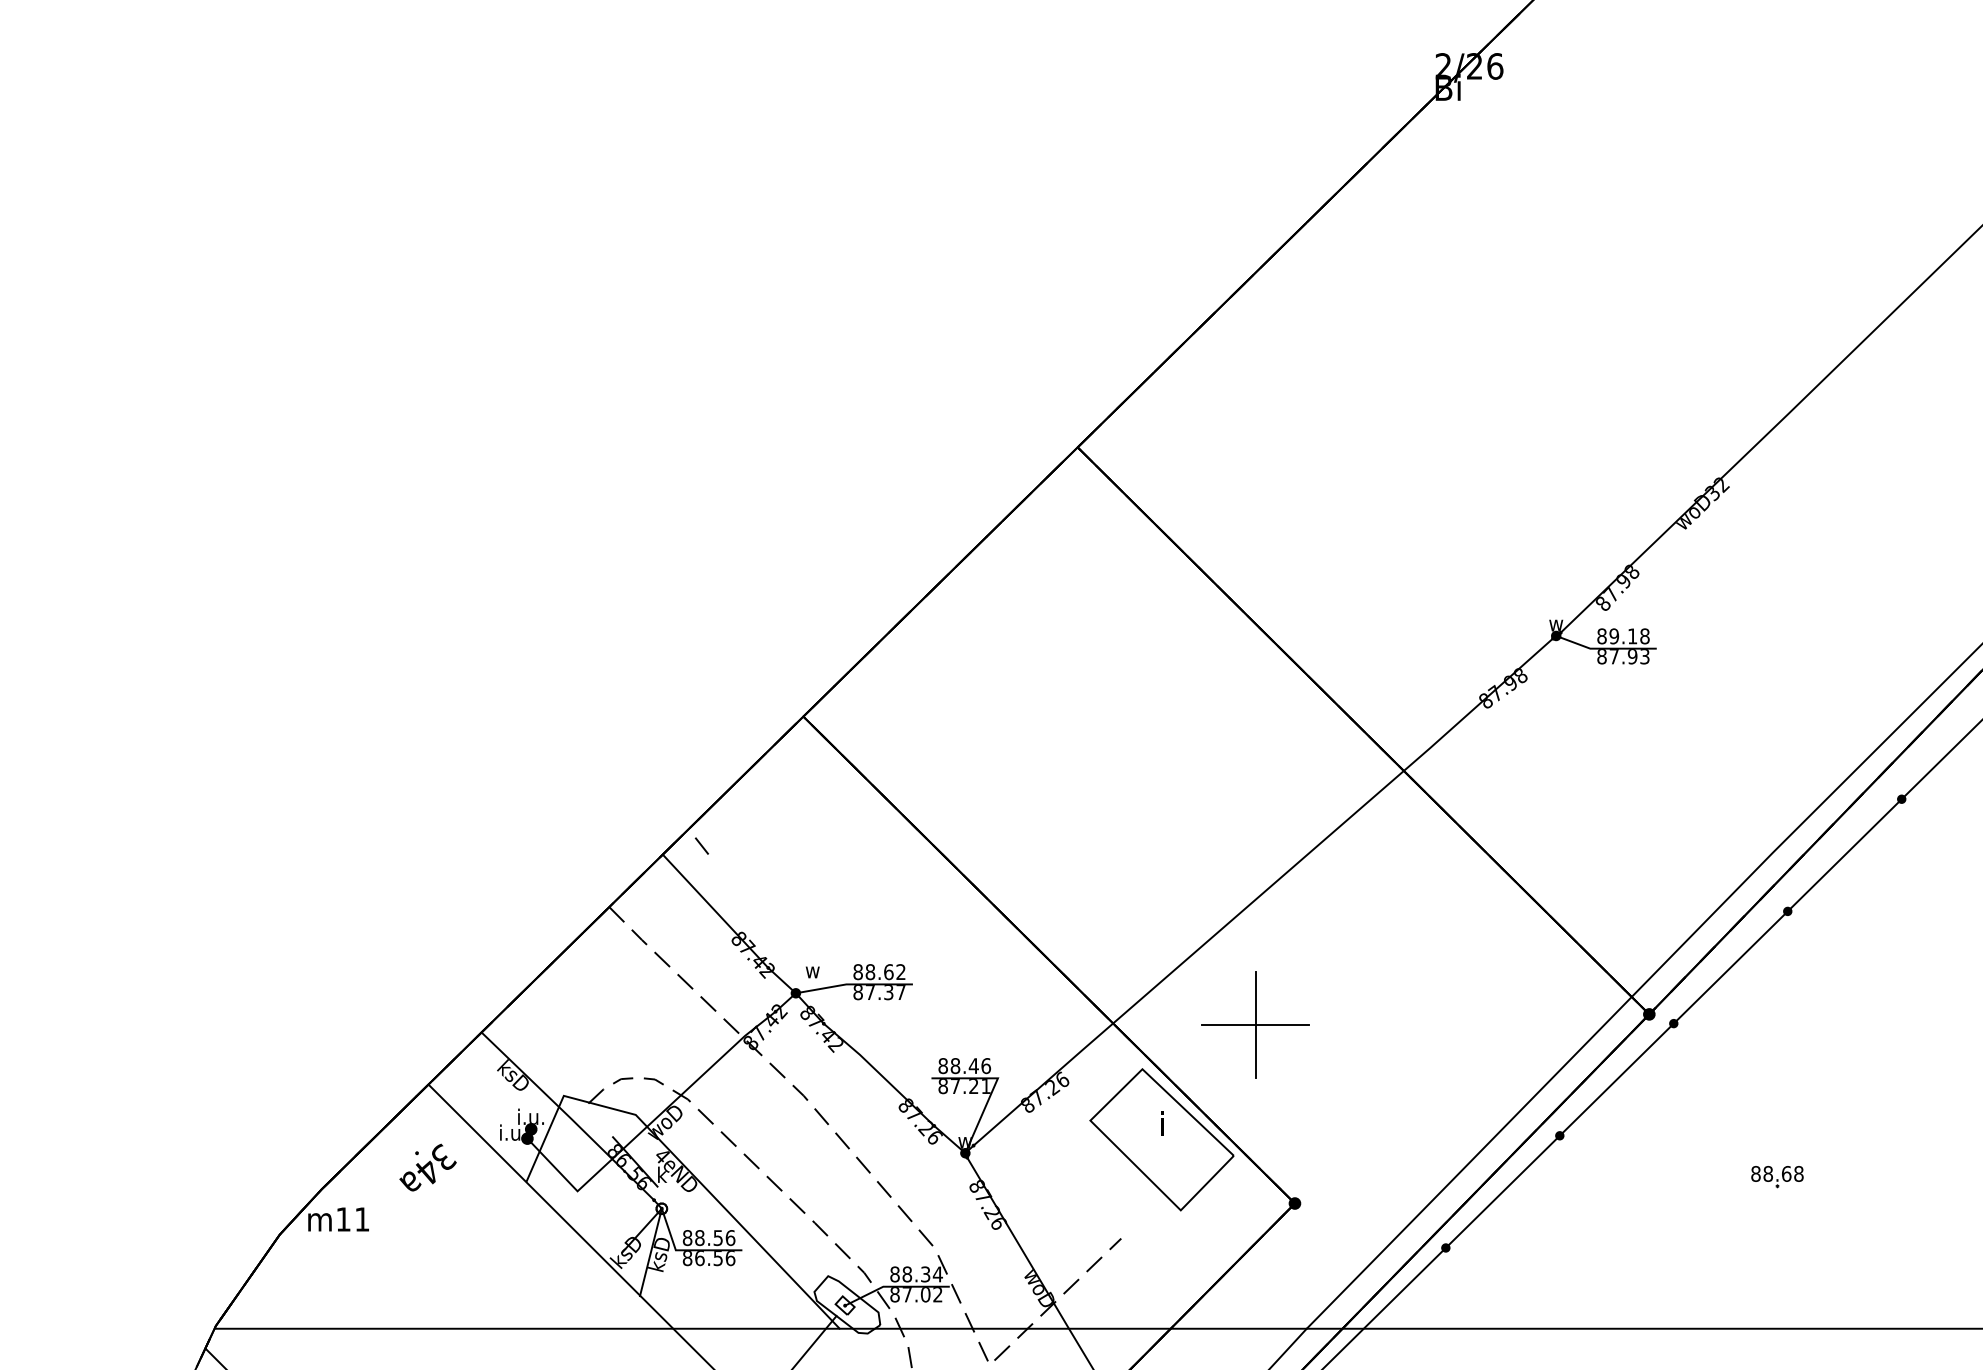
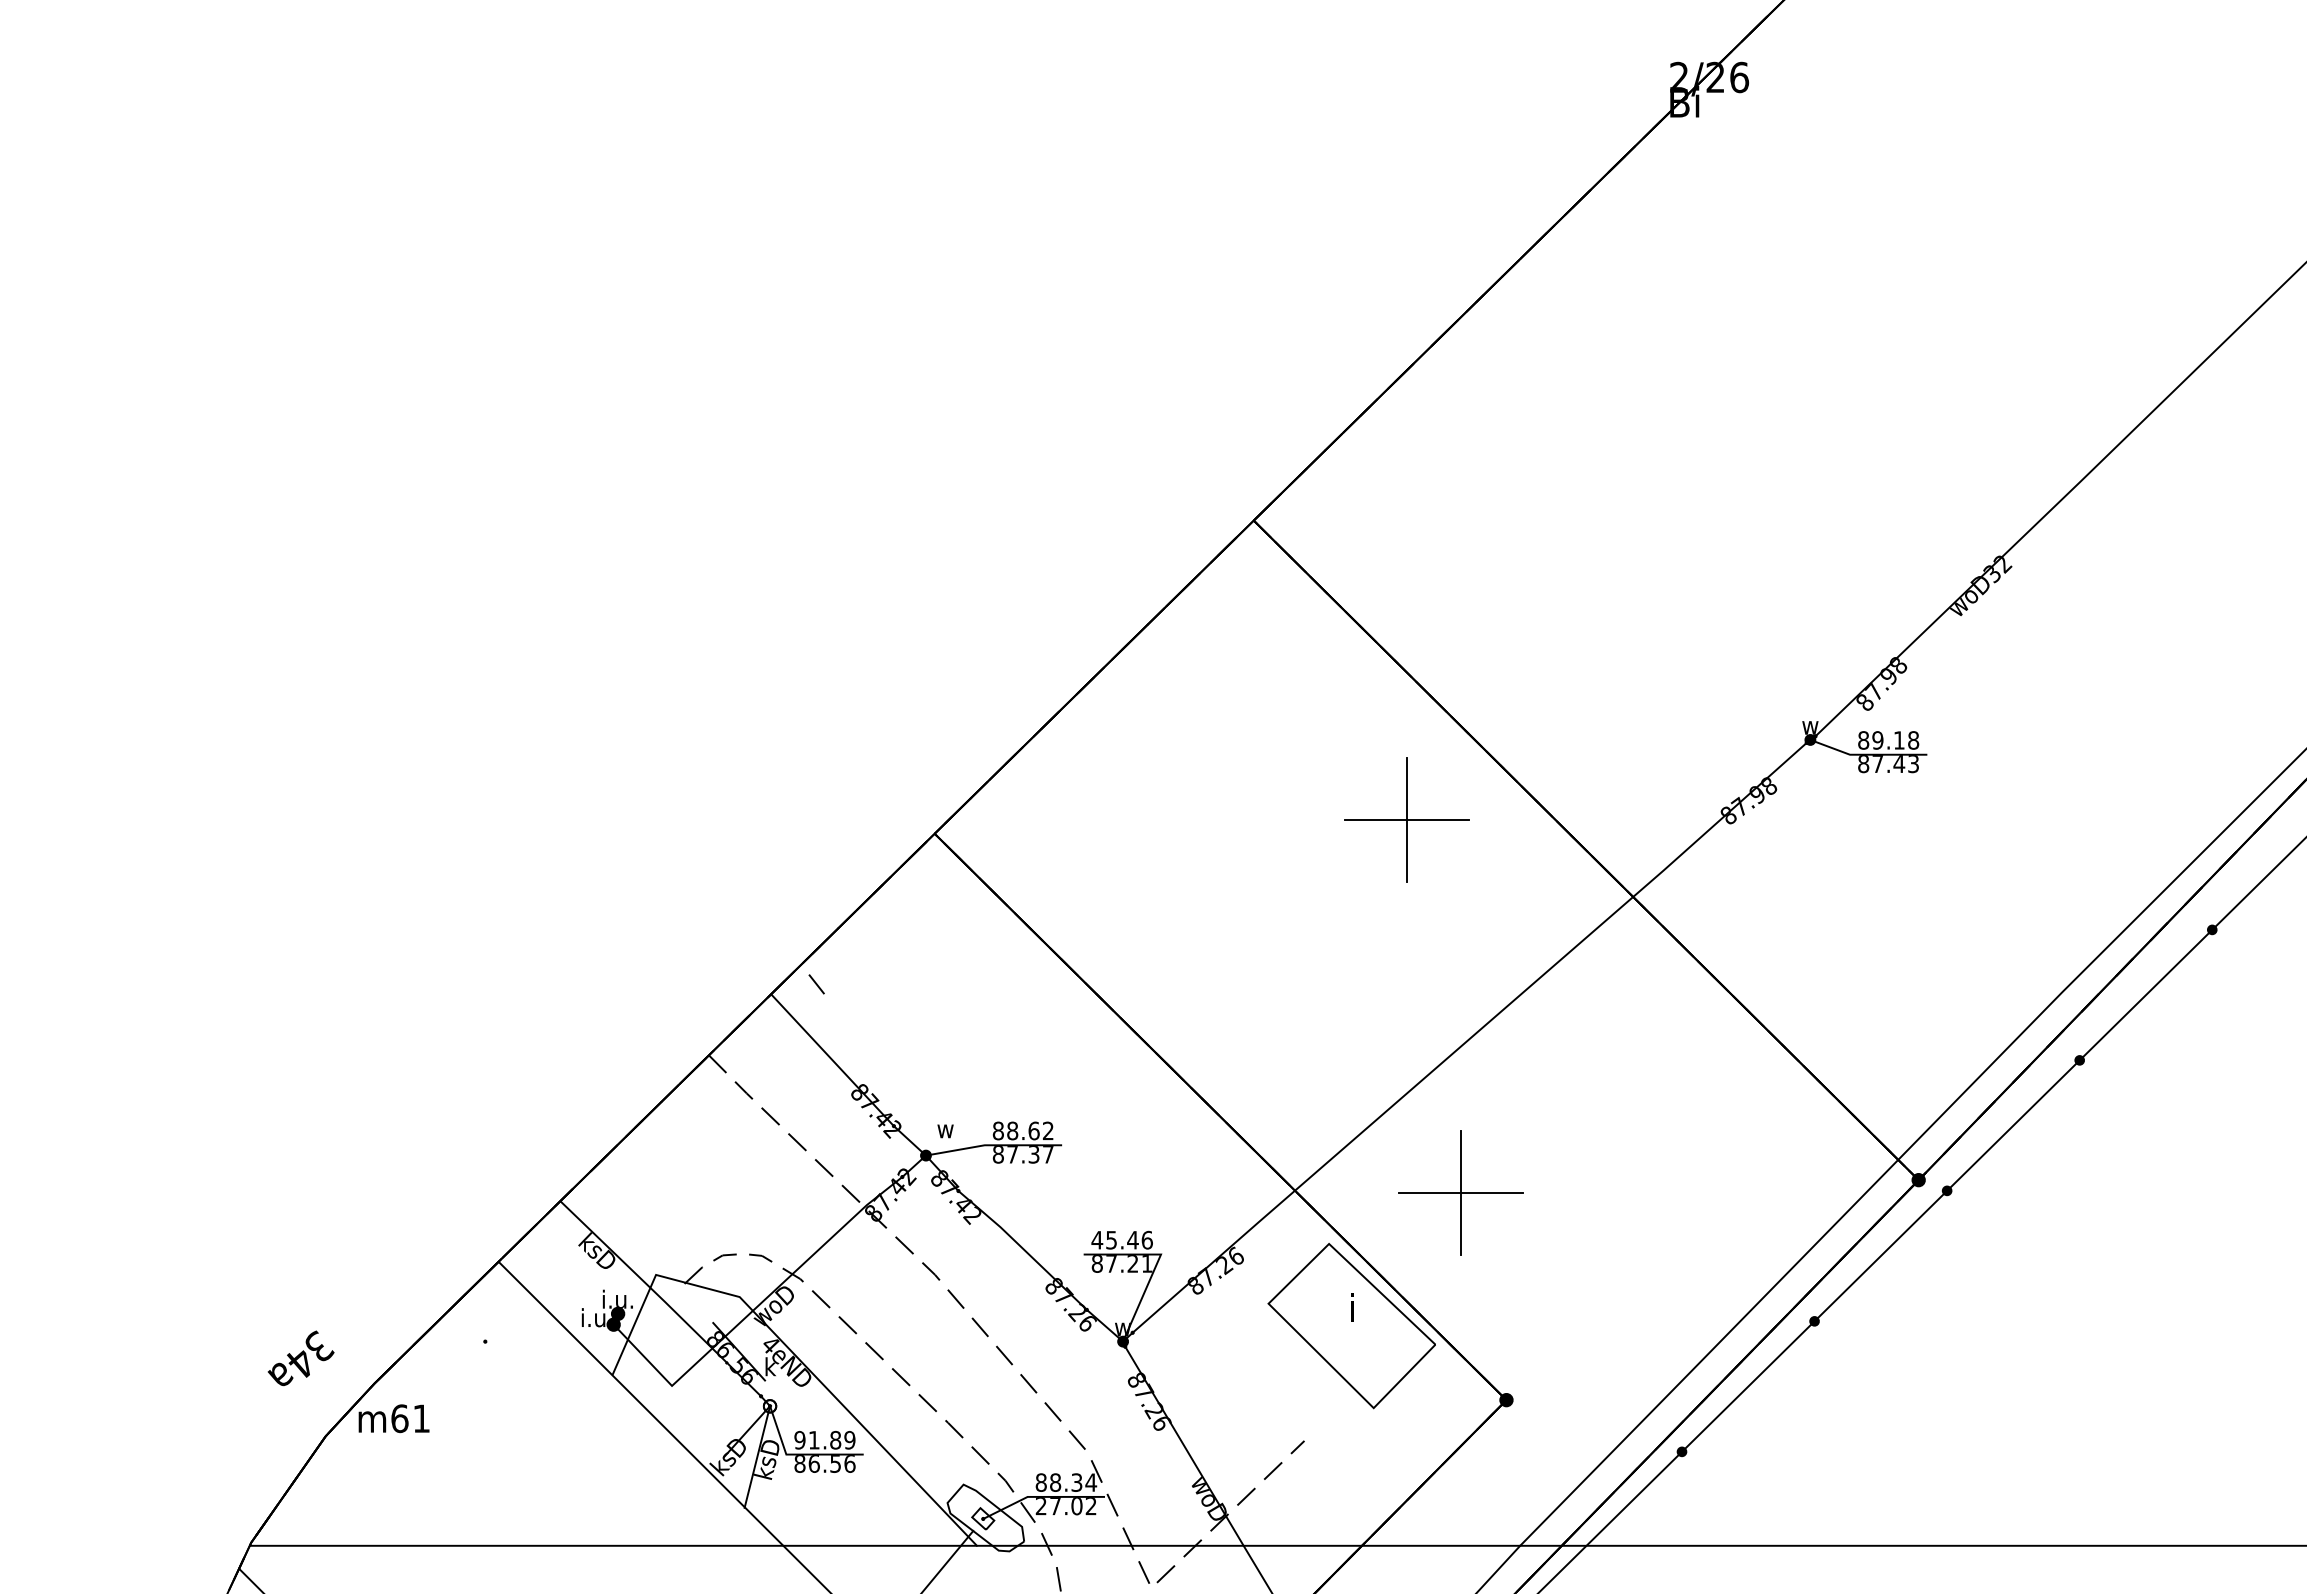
text: (1632, 657) -> (1899, 764), 87.93 -> 87.43
part: (1209, 704) -> (1406, 819), added
text: (949, 1065) -> (1104, 1239), 88.46 -> 45.46
text: (427, 1167) -> (300, 1358), moved
part: (1777, 1177) -> (2067, 1369), removed
text: (343, 1219) -> (399, 1418), m11 -> m61
text: (708, 1237) -> (824, 1439), 88.56 -> 91.89
text: (894, 1294) -> (1040, 1506), 87.02 -> 27.02

